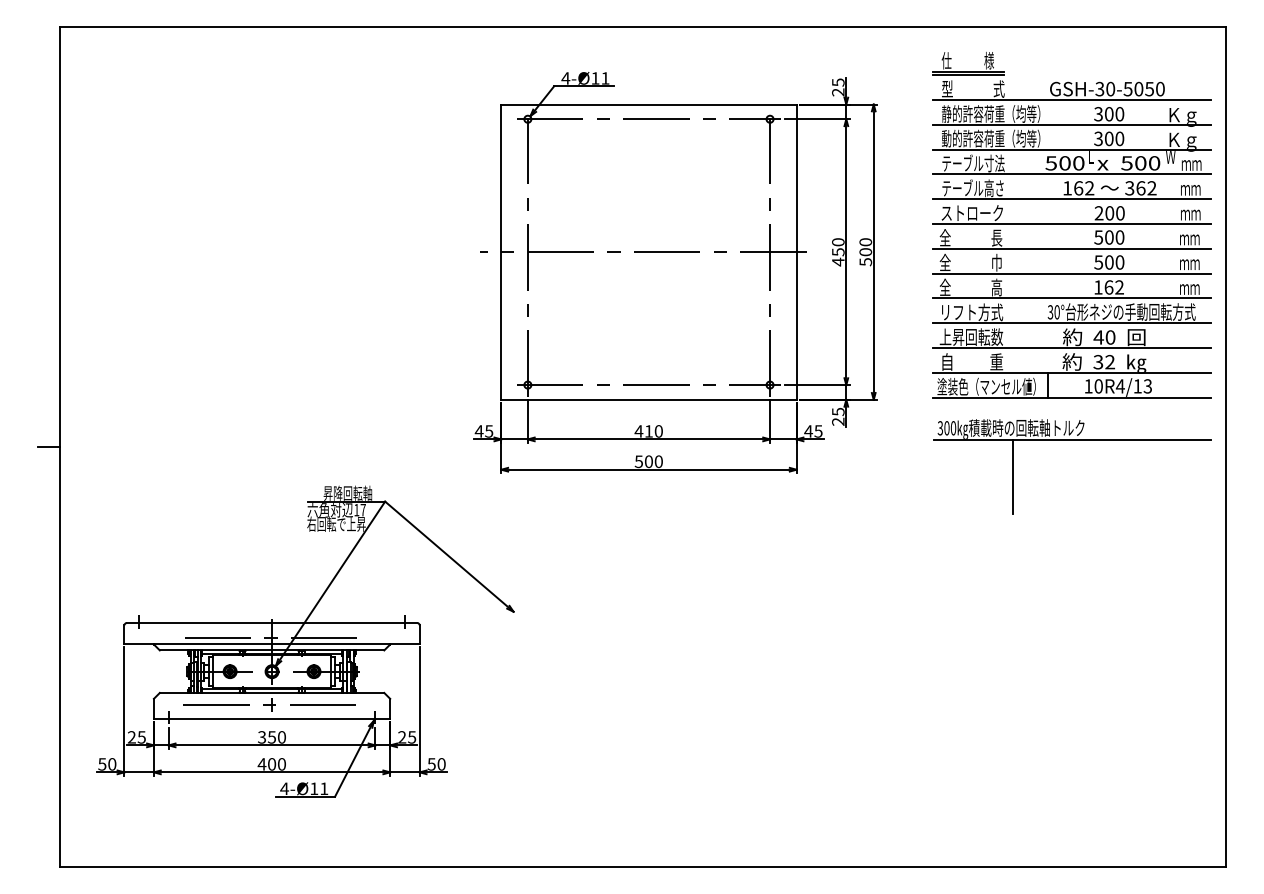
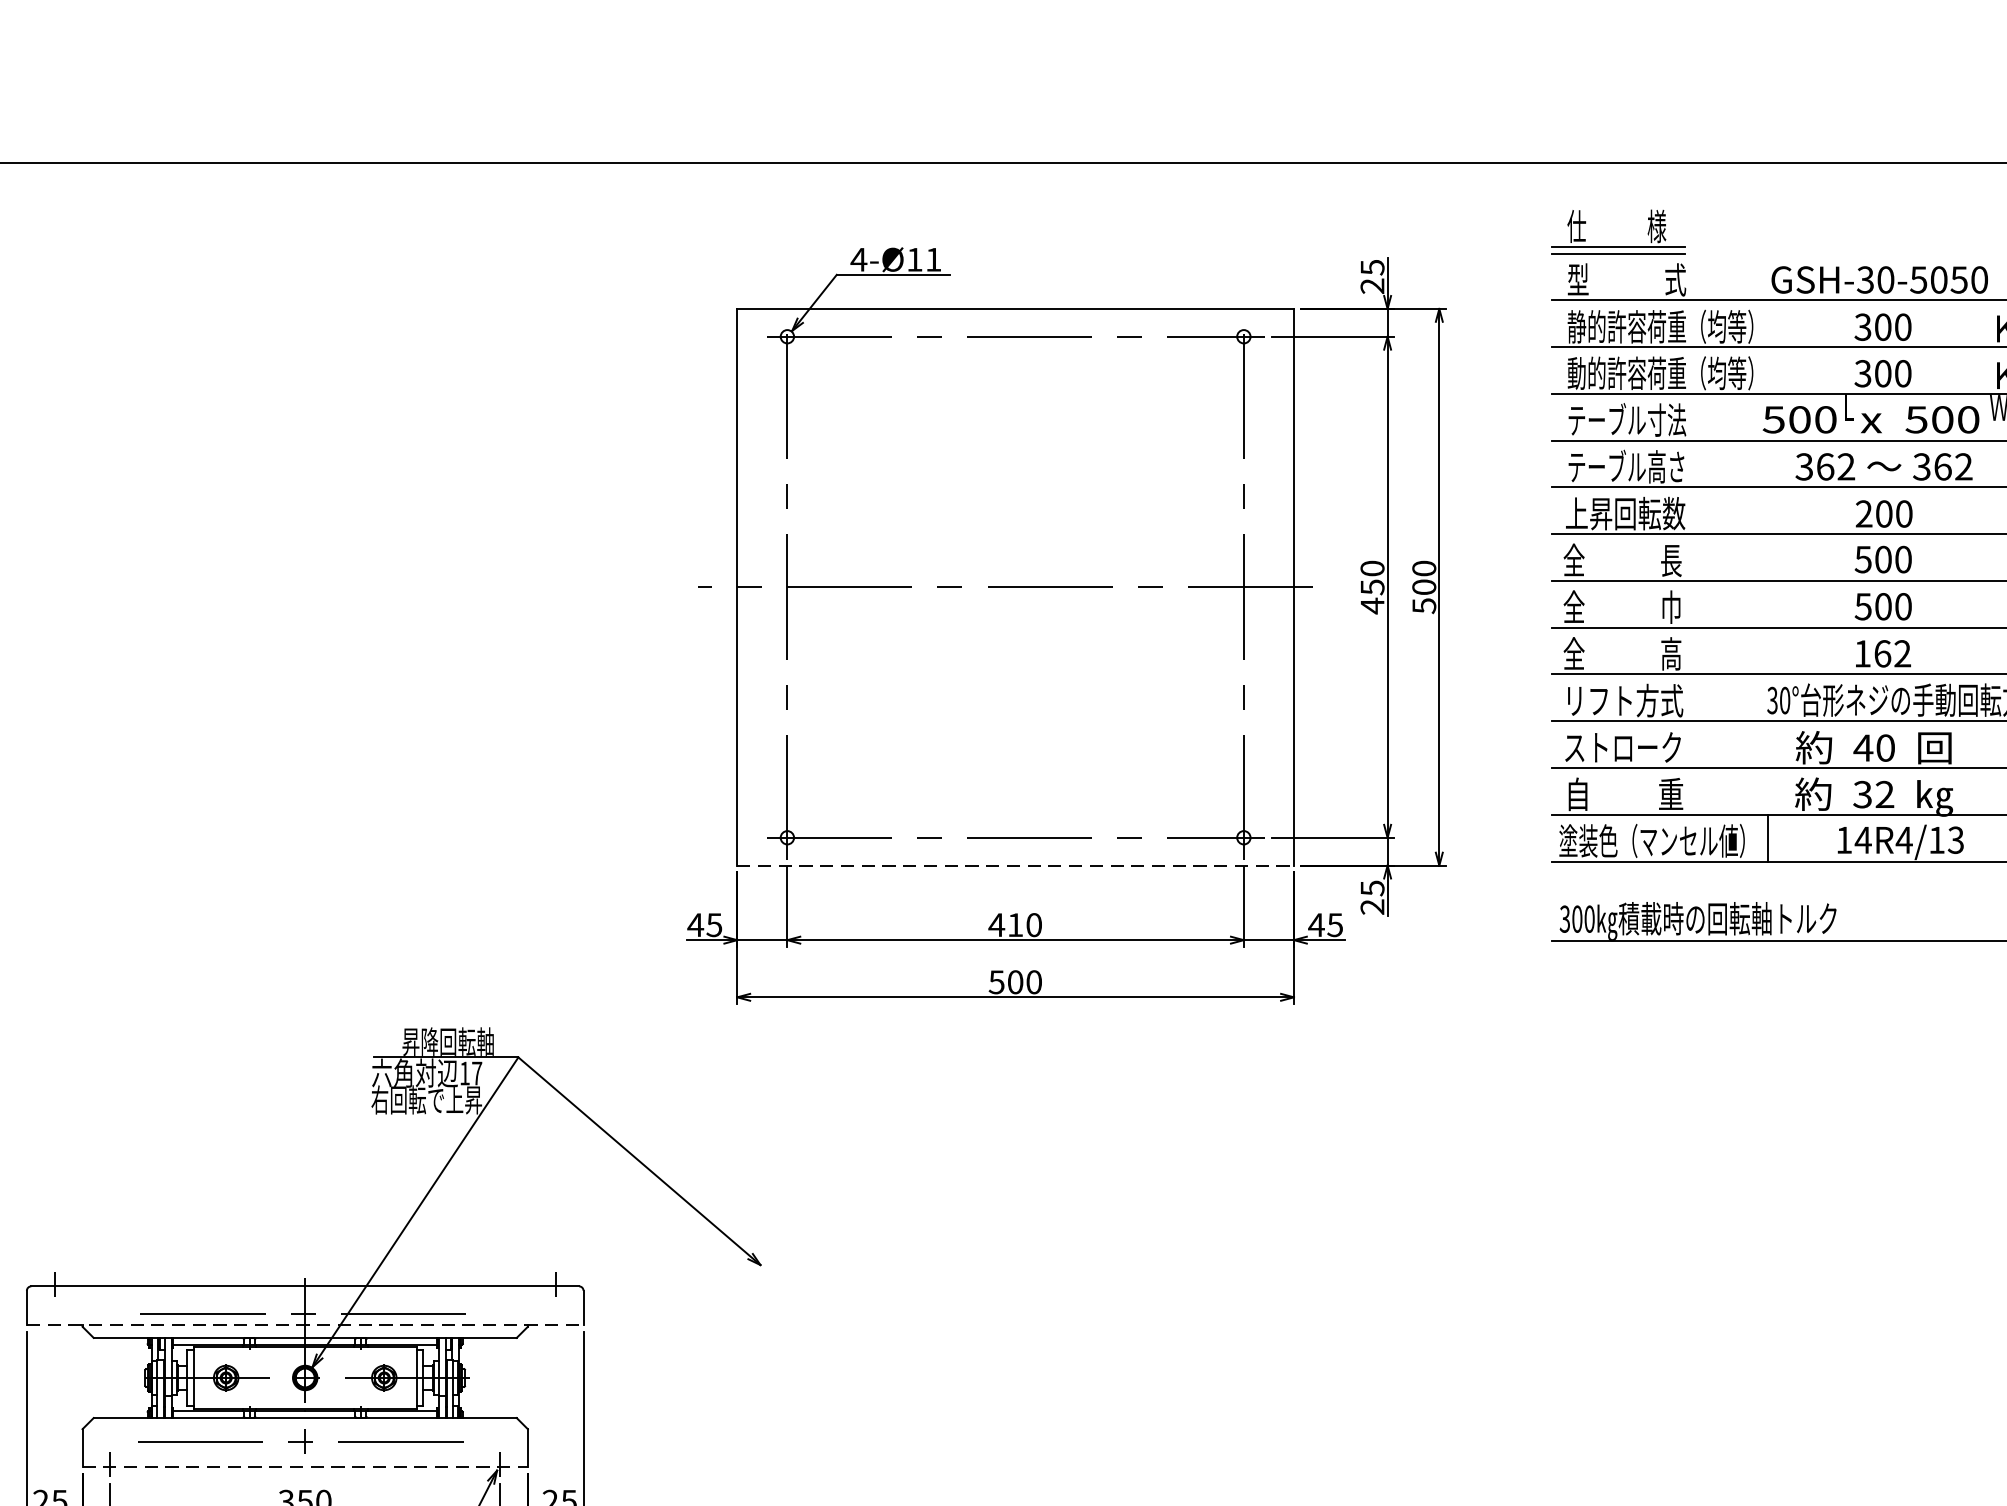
text: (1066, 188) -> (1802, 467), 162 -> 362
text: (972, 212) -> (1625, 512), ストローク -> 上昇回転数
text: (971, 336) -> (1623, 746), 上昇回転数 -> ストローク
text: (1098, 386) -> (1862, 840), 10R4/13 -> 14R4/13
line: (648, 399) -> (1014, 864), solid -> dashed
line: (1012, 476) -> (1700, 1010), removed
line: (272, 643) -> (306, 1324), solid -> dashed
line: (272, 718) -> (306, 1466), solid -> dashed

